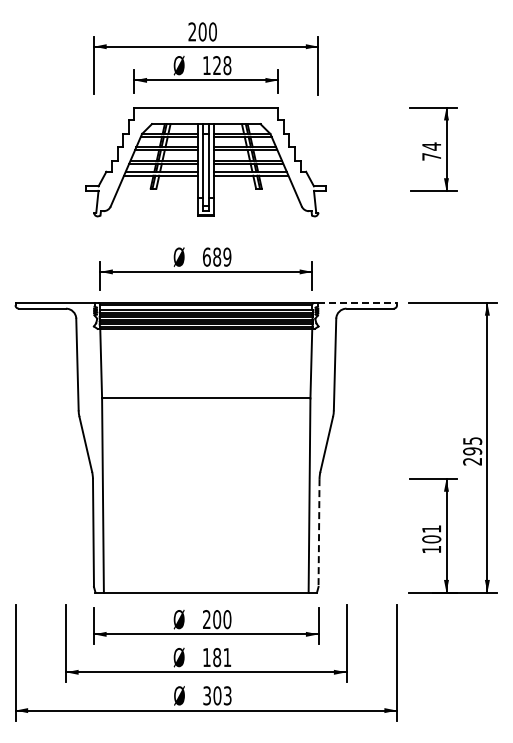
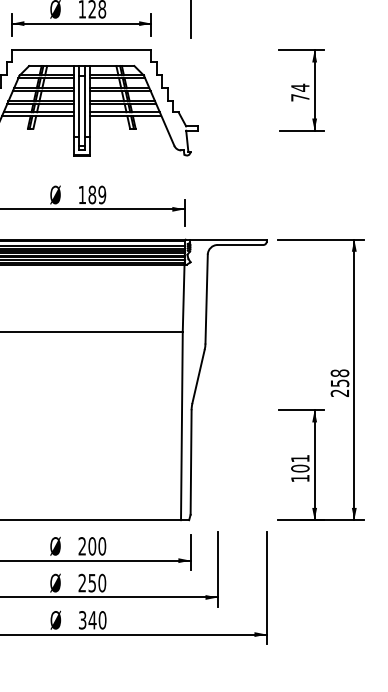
text: (206, 256) -> (82, 194), 689 -> 189
line: (357, 303) -> (228, 239), dashed -> solid
text: (472, 446) -> (339, 378), 295 -> 258
line: (319, 533) -> (191, 462), dashed -> solid
text: (217, 657) -> (92, 583), 181 -> 250
text: (222, 695) -> (97, 619), 303 -> 340

